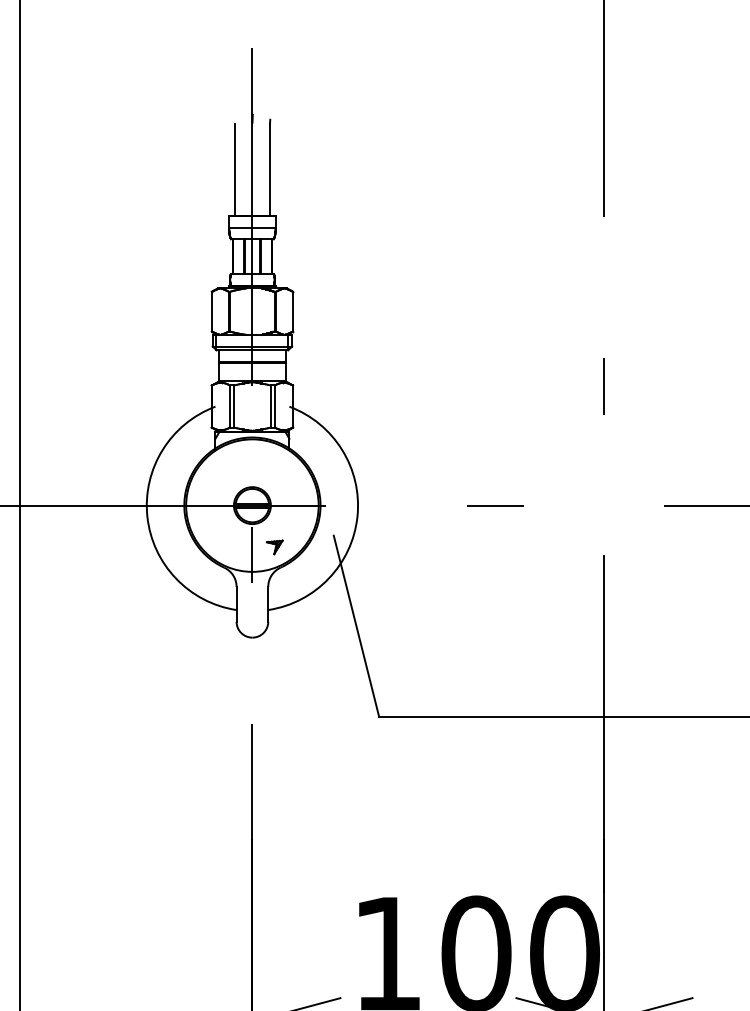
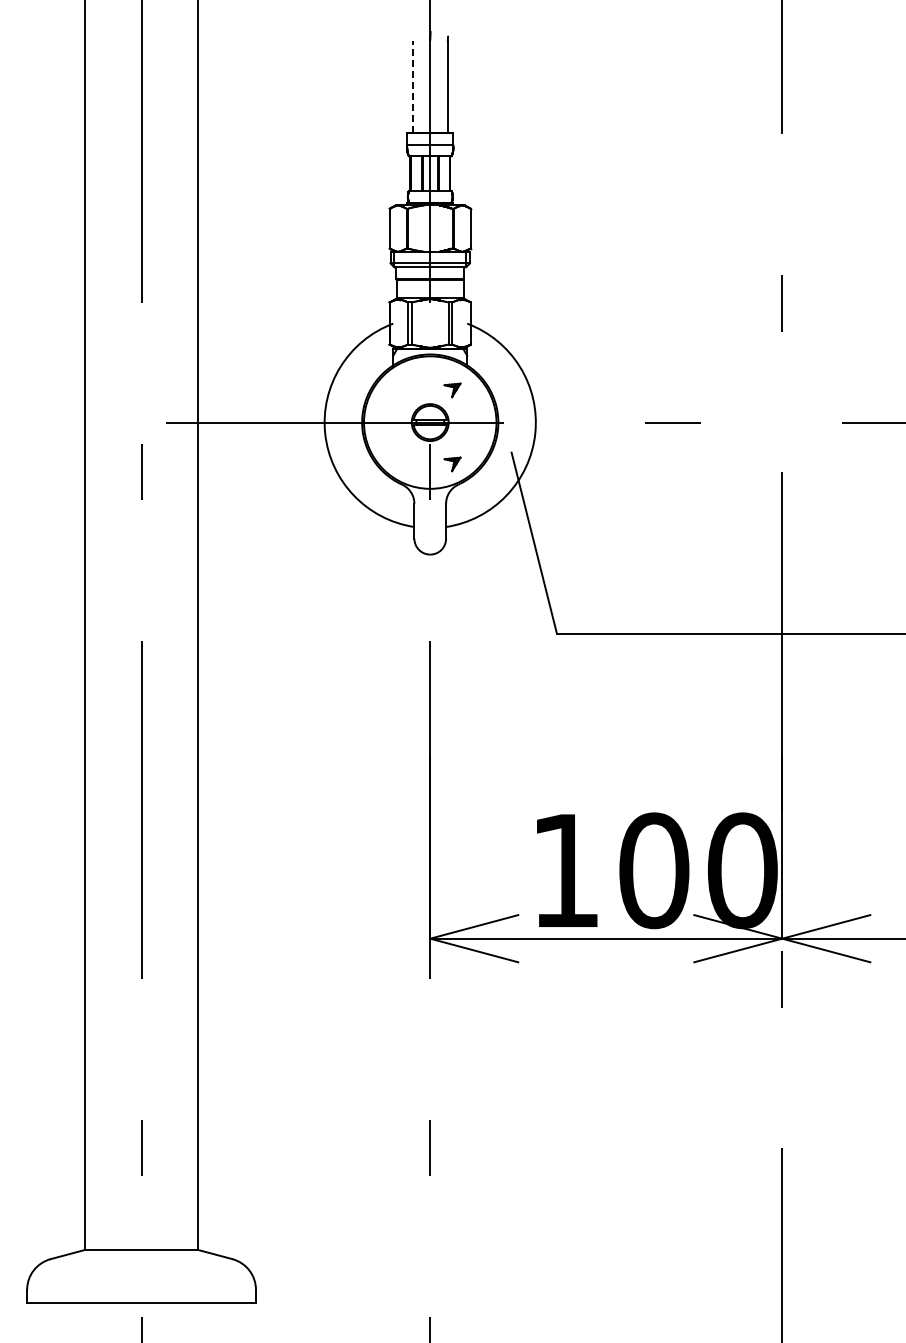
line: (234, 169) -> (412, 86), solid -> dashed
part: (274, 473) -> (452, 390), added

